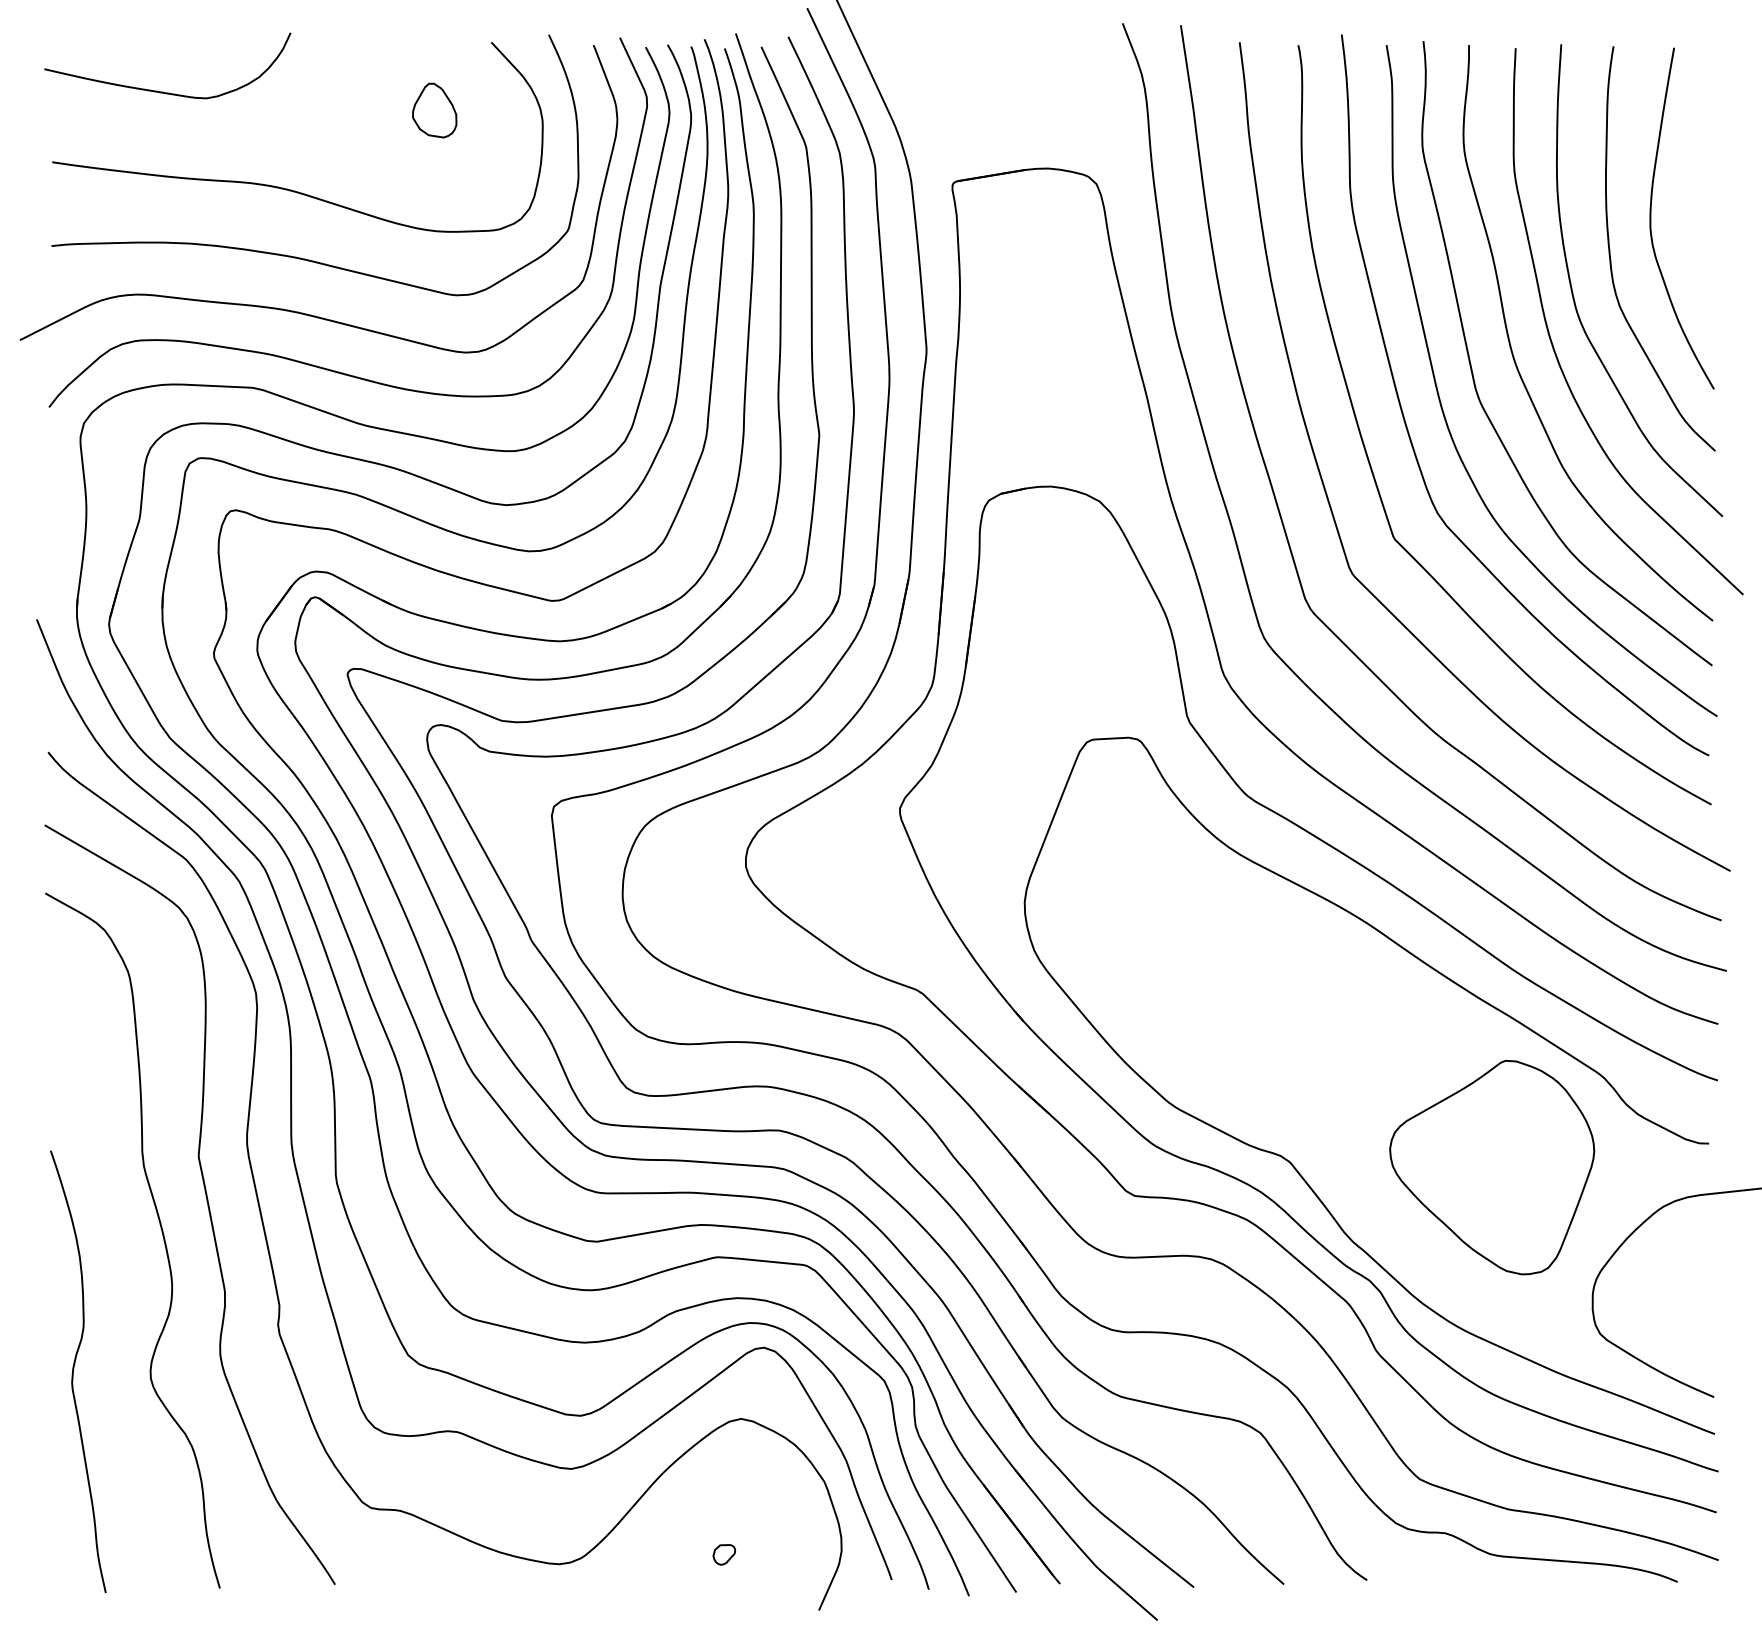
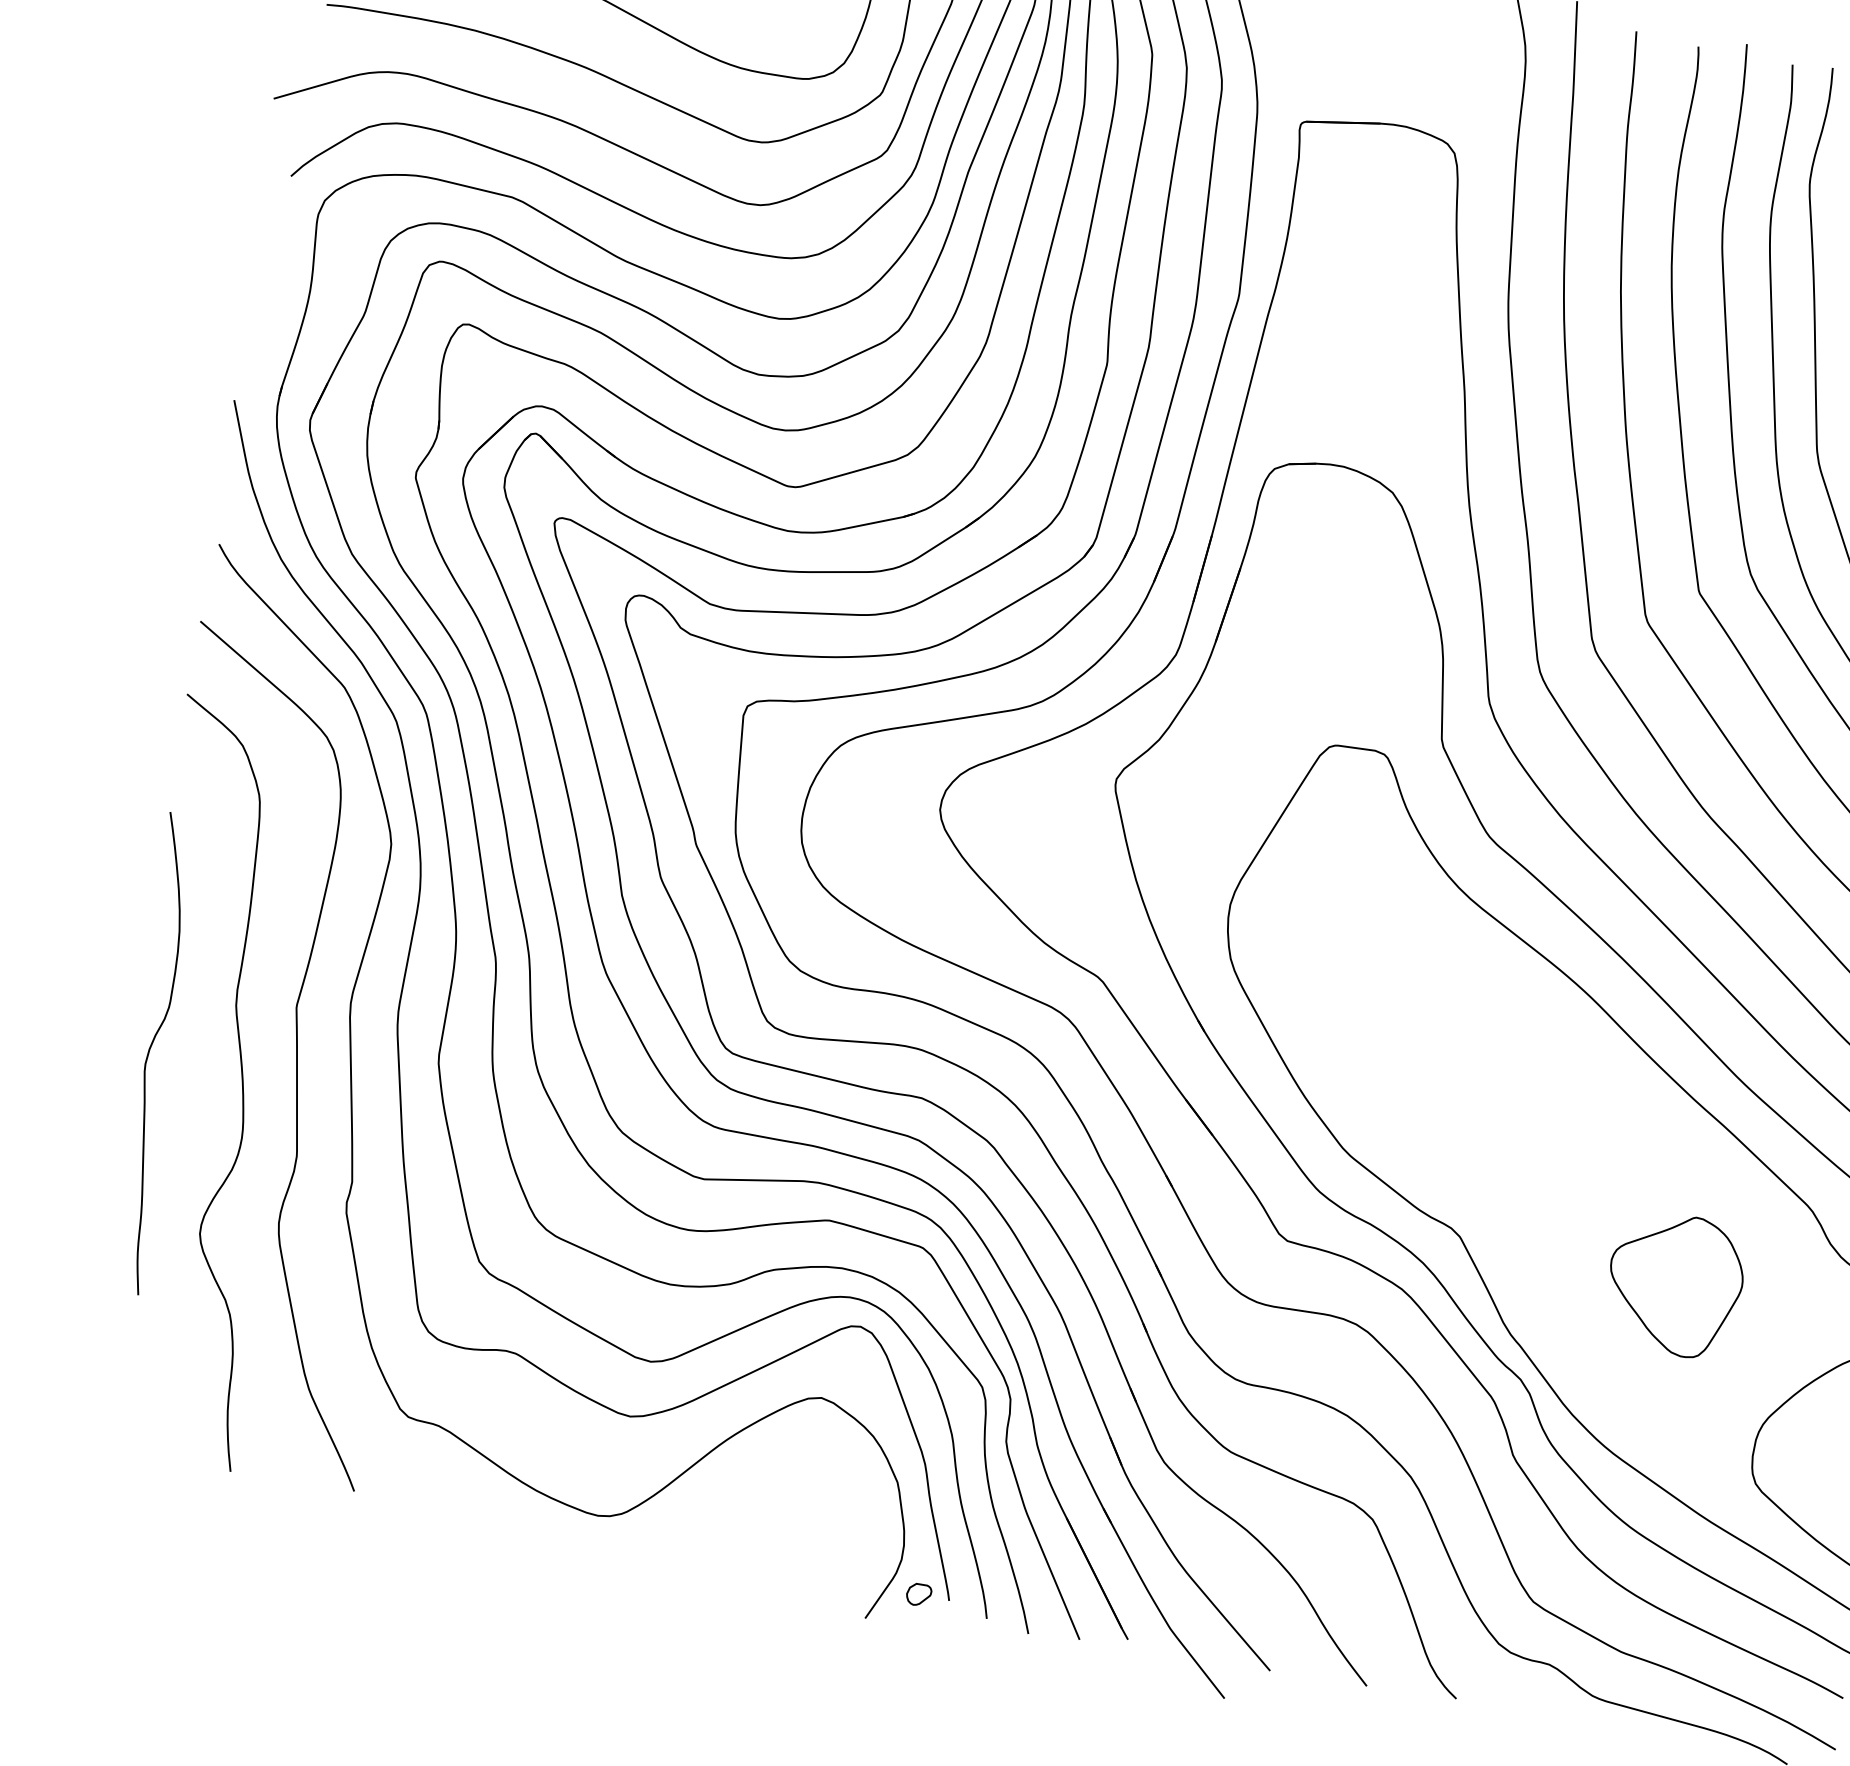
part: (1492, 1167) -> (1674, 1284), size x0.6
curve: (74, 1369) -> (150, 1050), moved
part: (724, 1554) -> (919, 1594), moved

